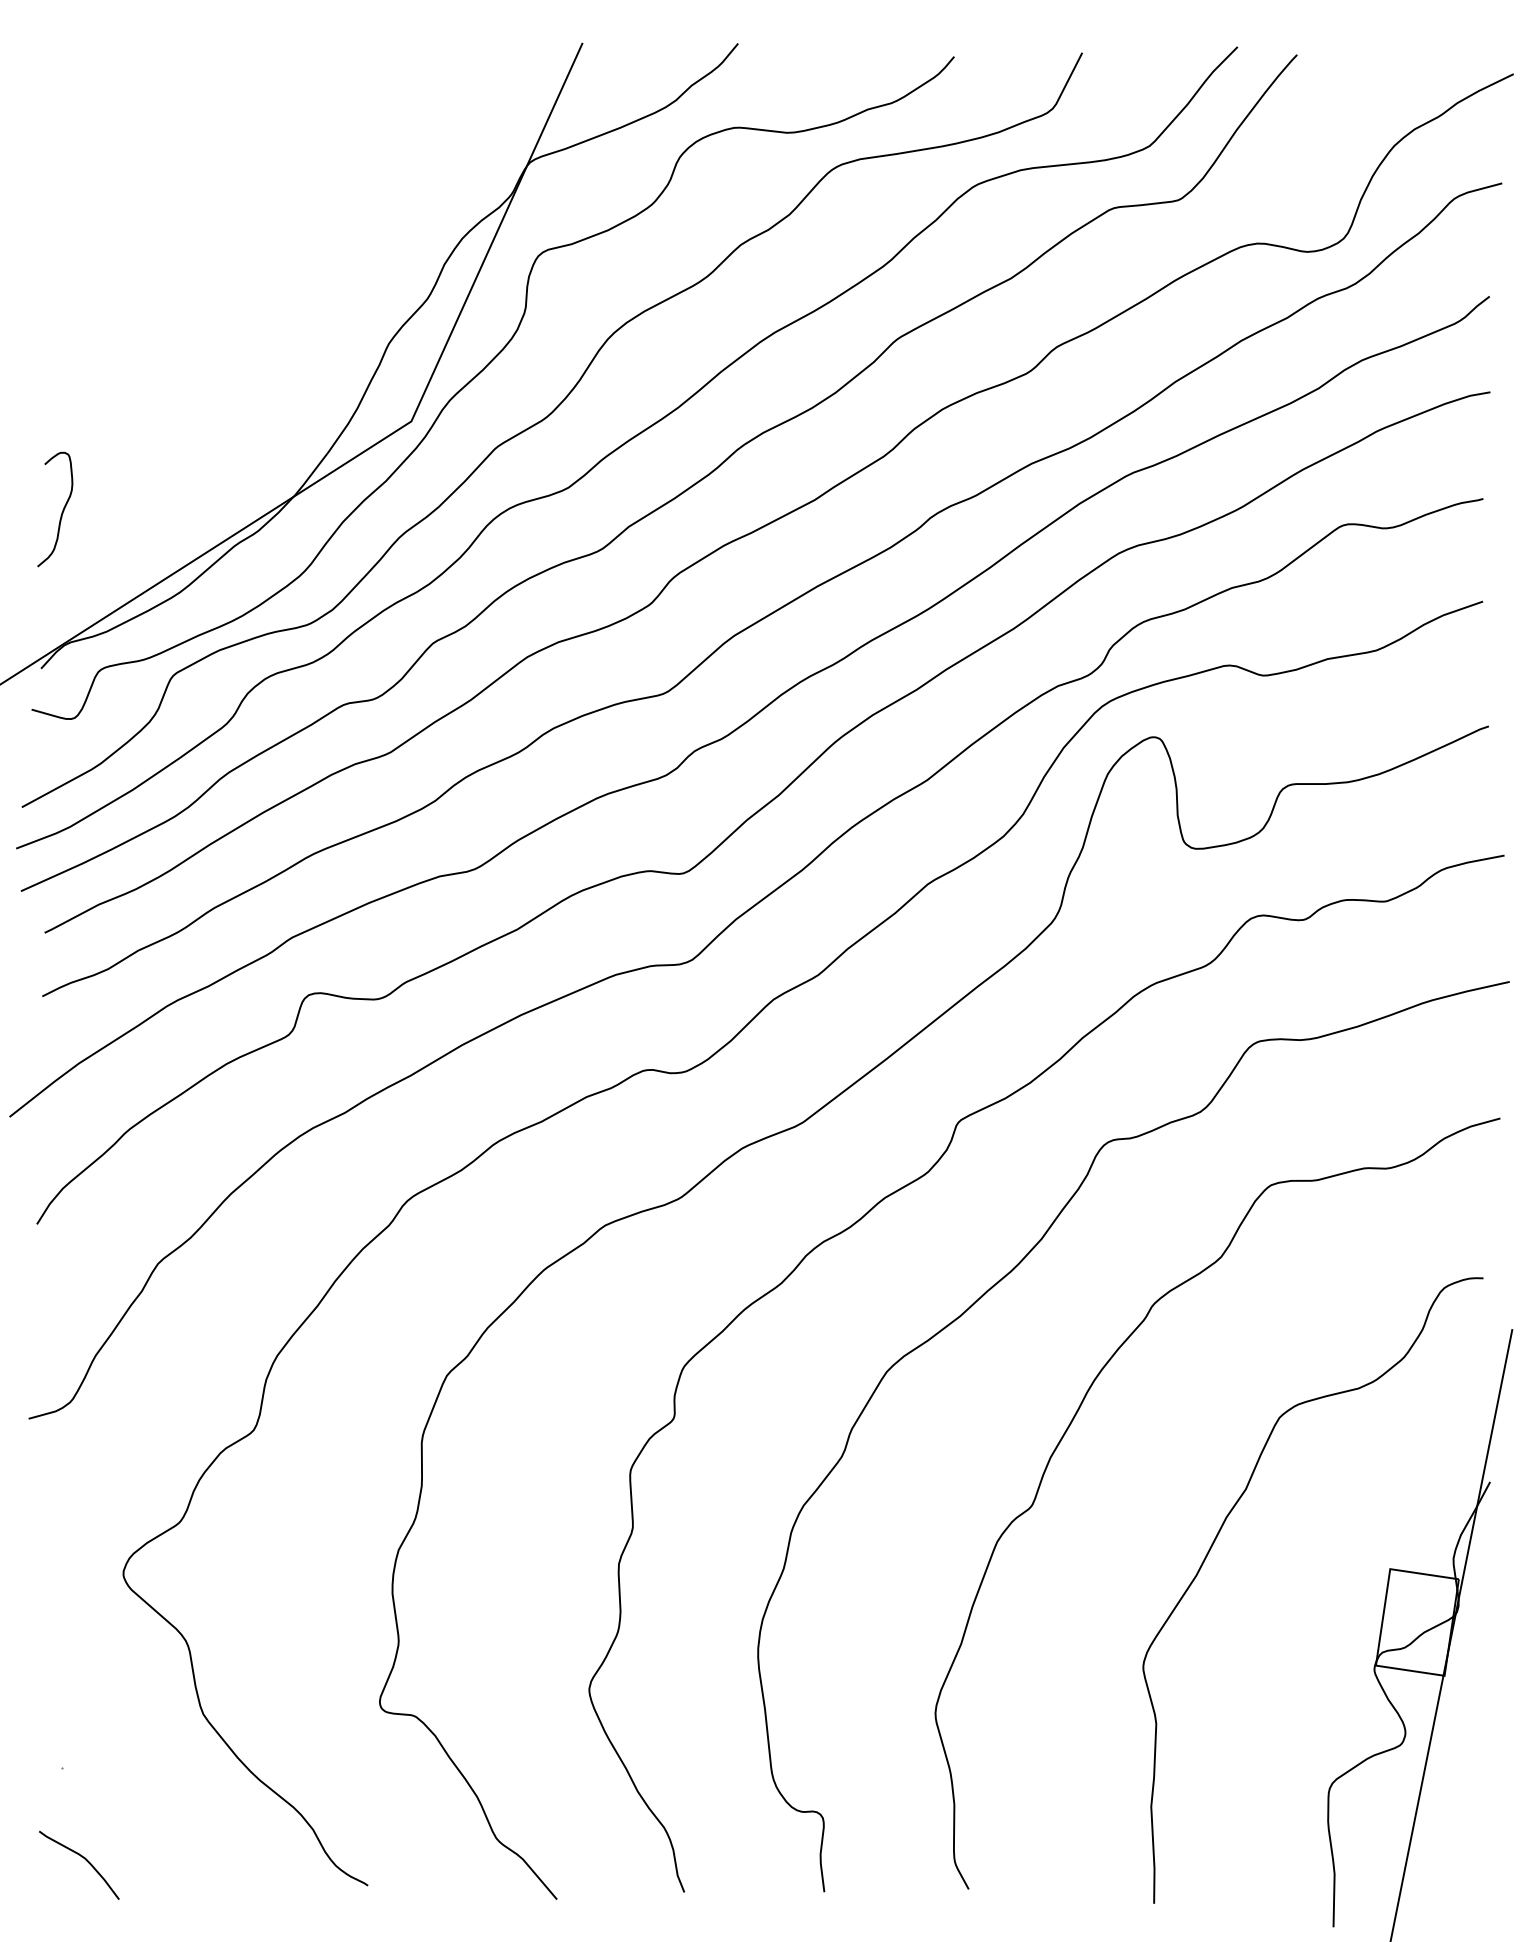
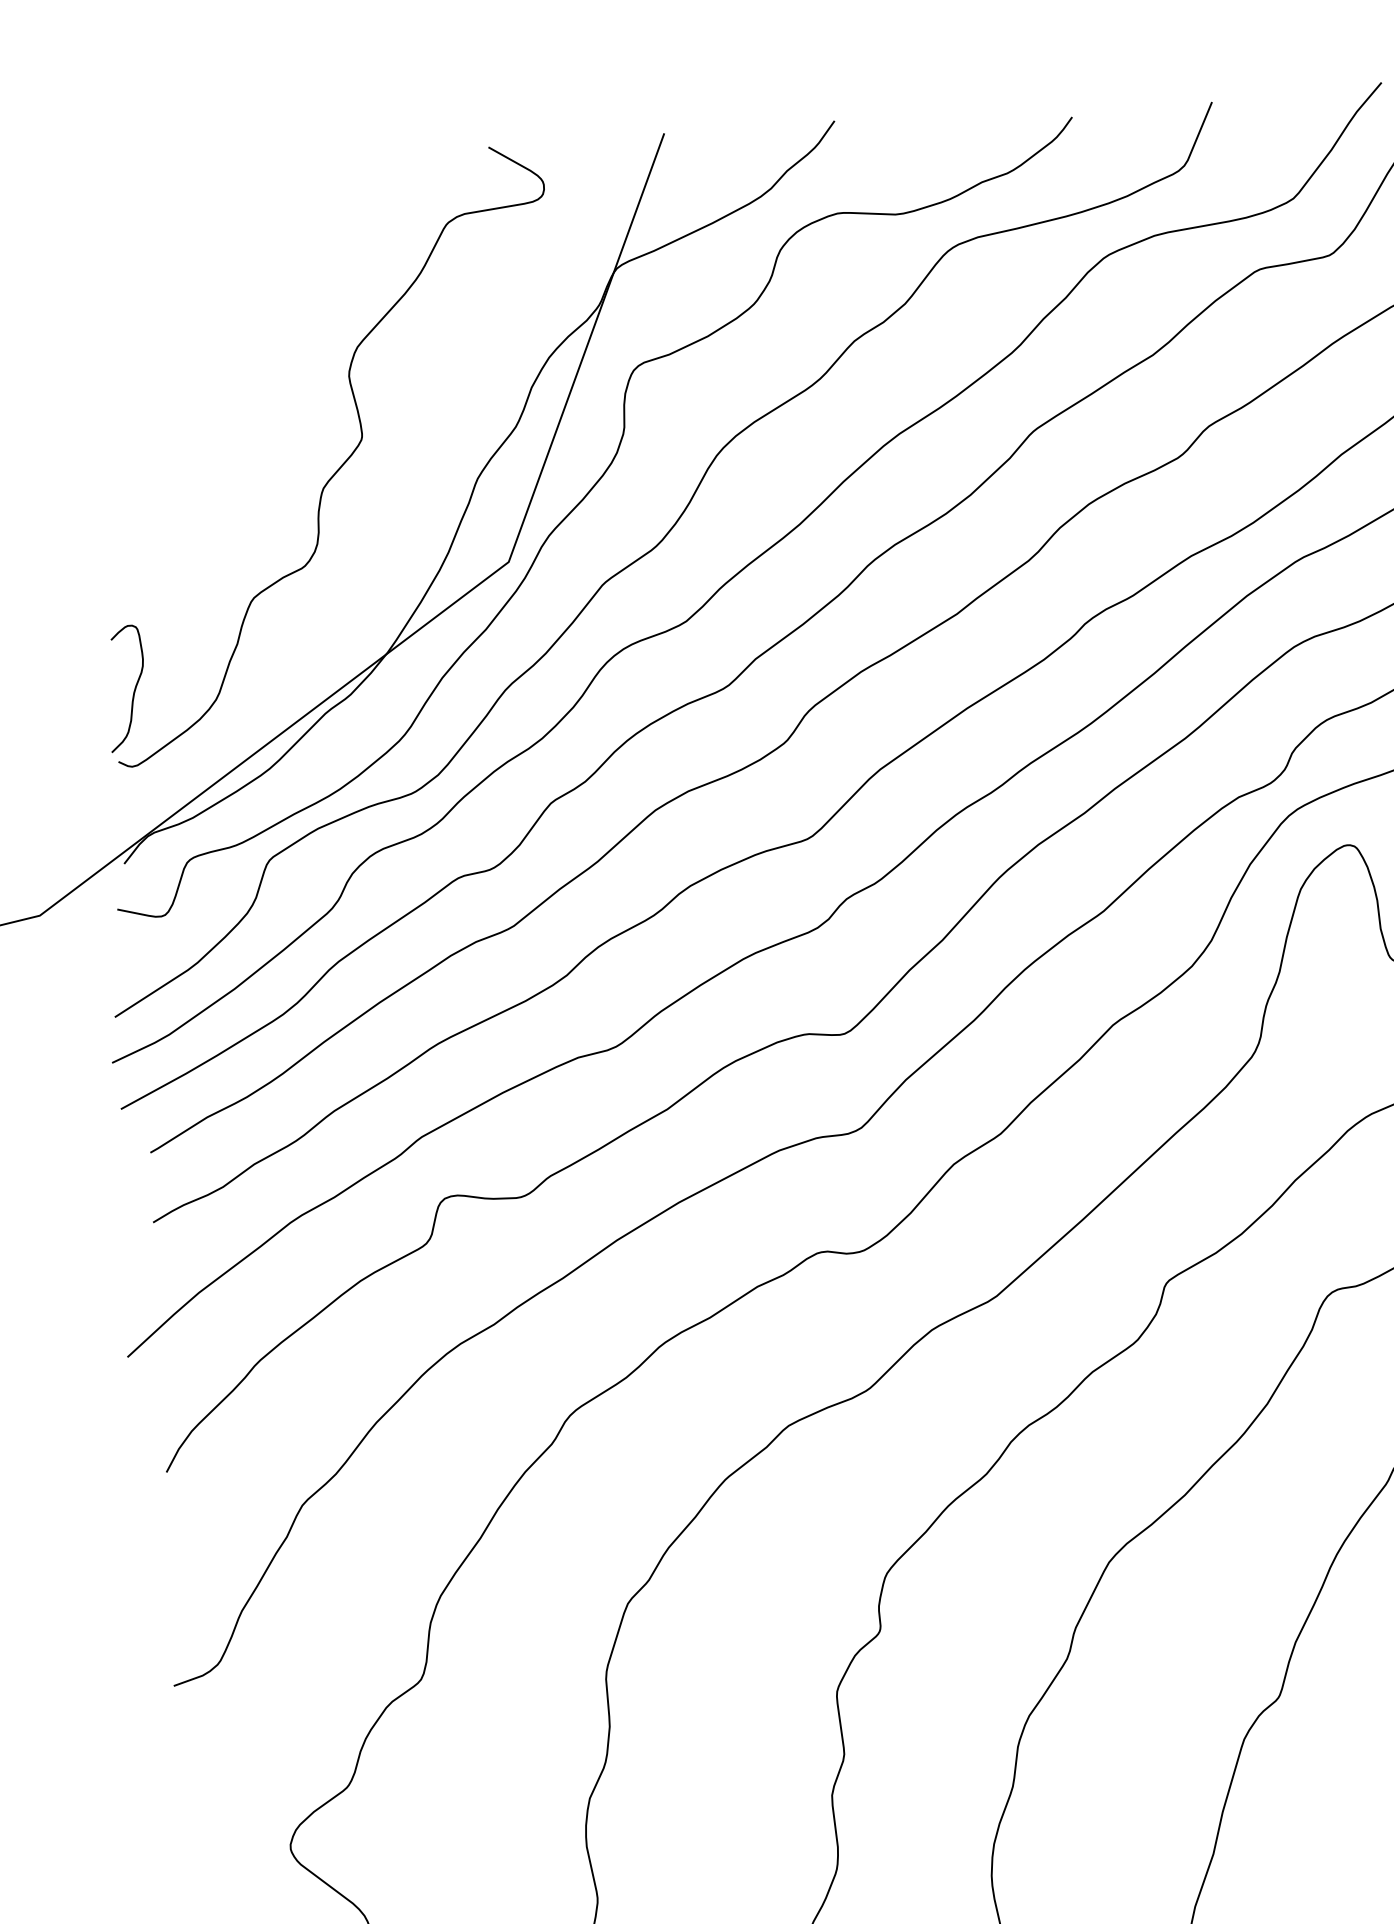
curve: (266, 321) -> (341, 464), added

